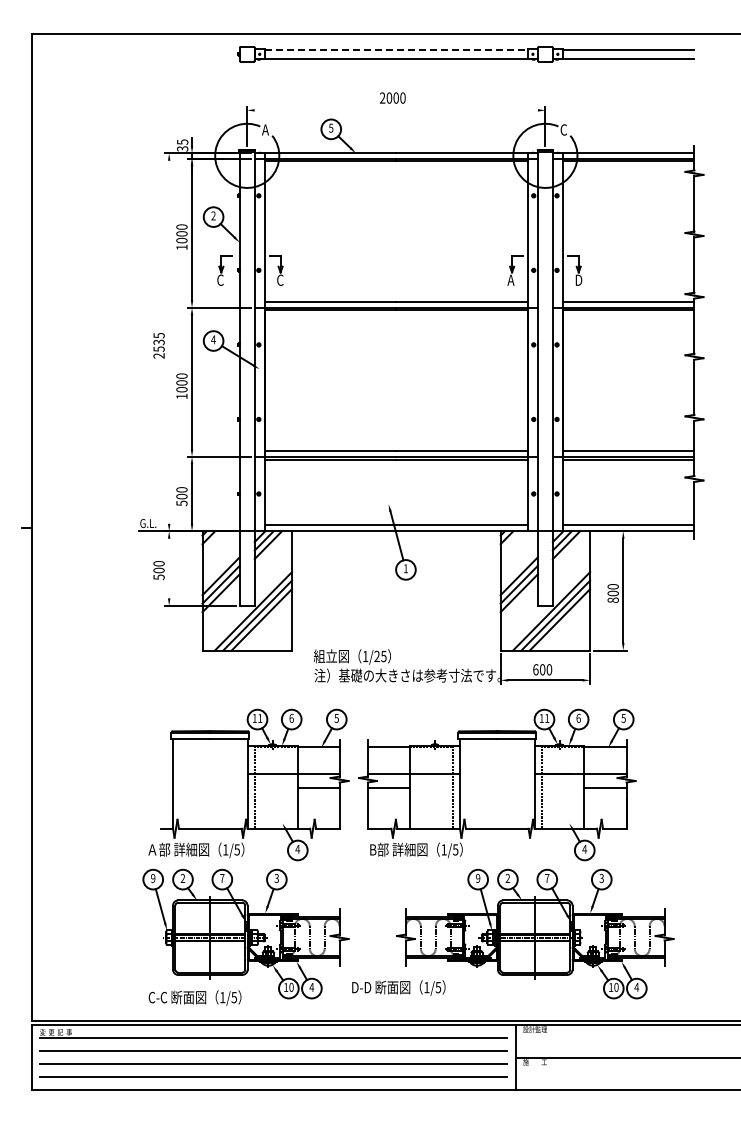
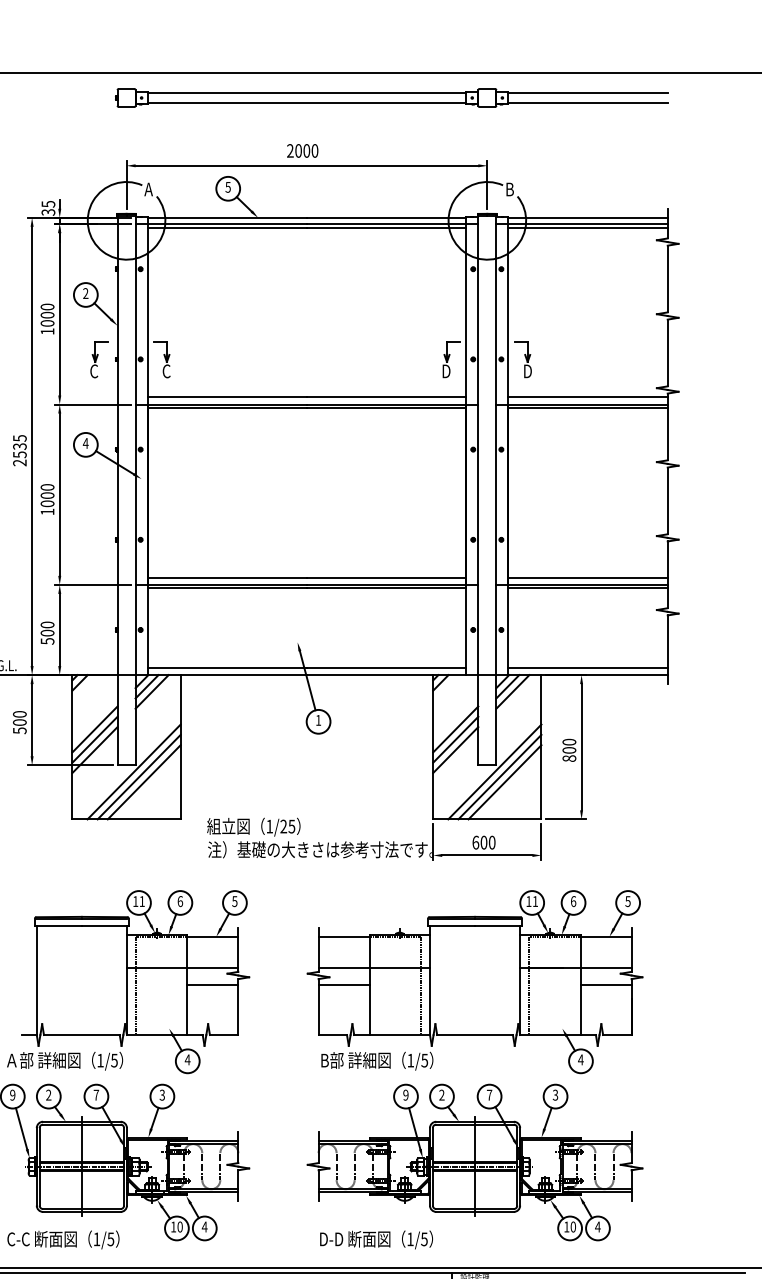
line: (396, 49) -> (307, 92), dashed -> solid
line: (395, 110) -> (305, 165), added
text: (563, 129) -> (509, 188), C -> B
text: (510, 279) -> (445, 370), A -> D
line: (169, 341) -> (32, 445), added
line: (169, 568) -> (32, 720), added
part: (497, 784) -> (475, 981), moved
text: (398, 987) -> (376, 1239), moved

